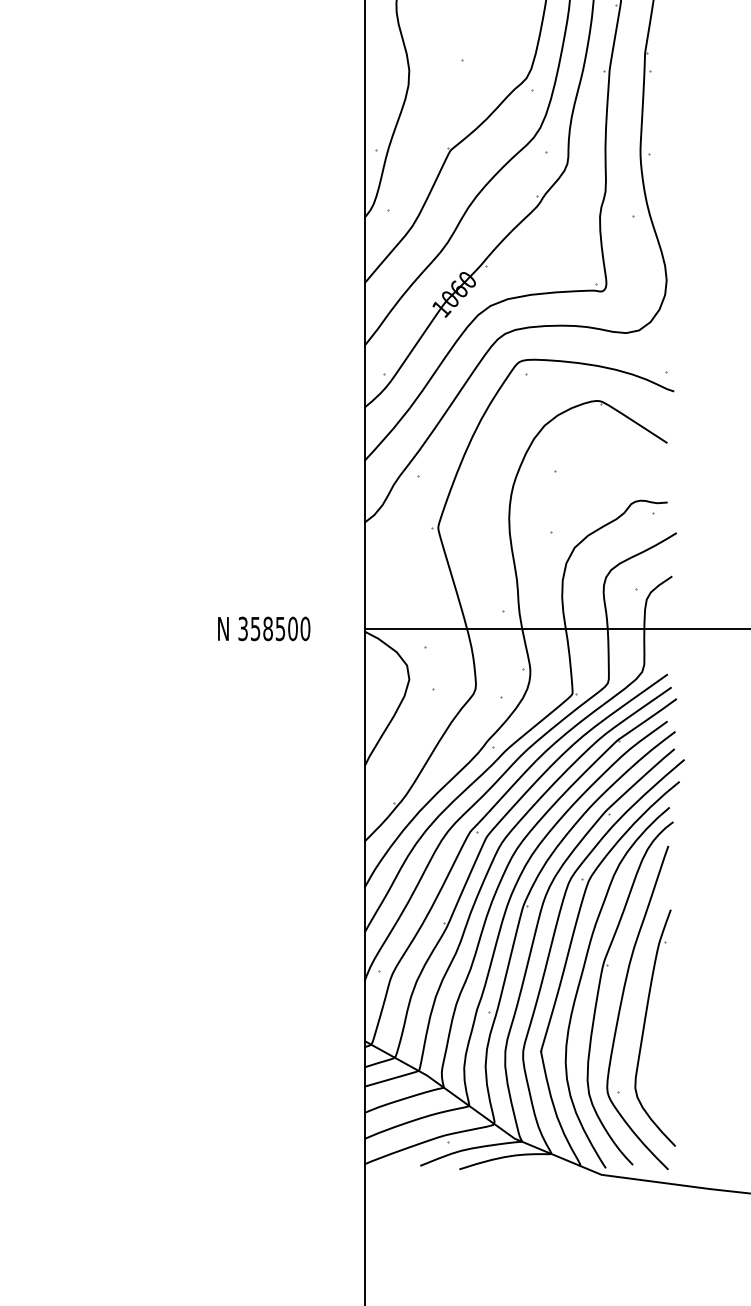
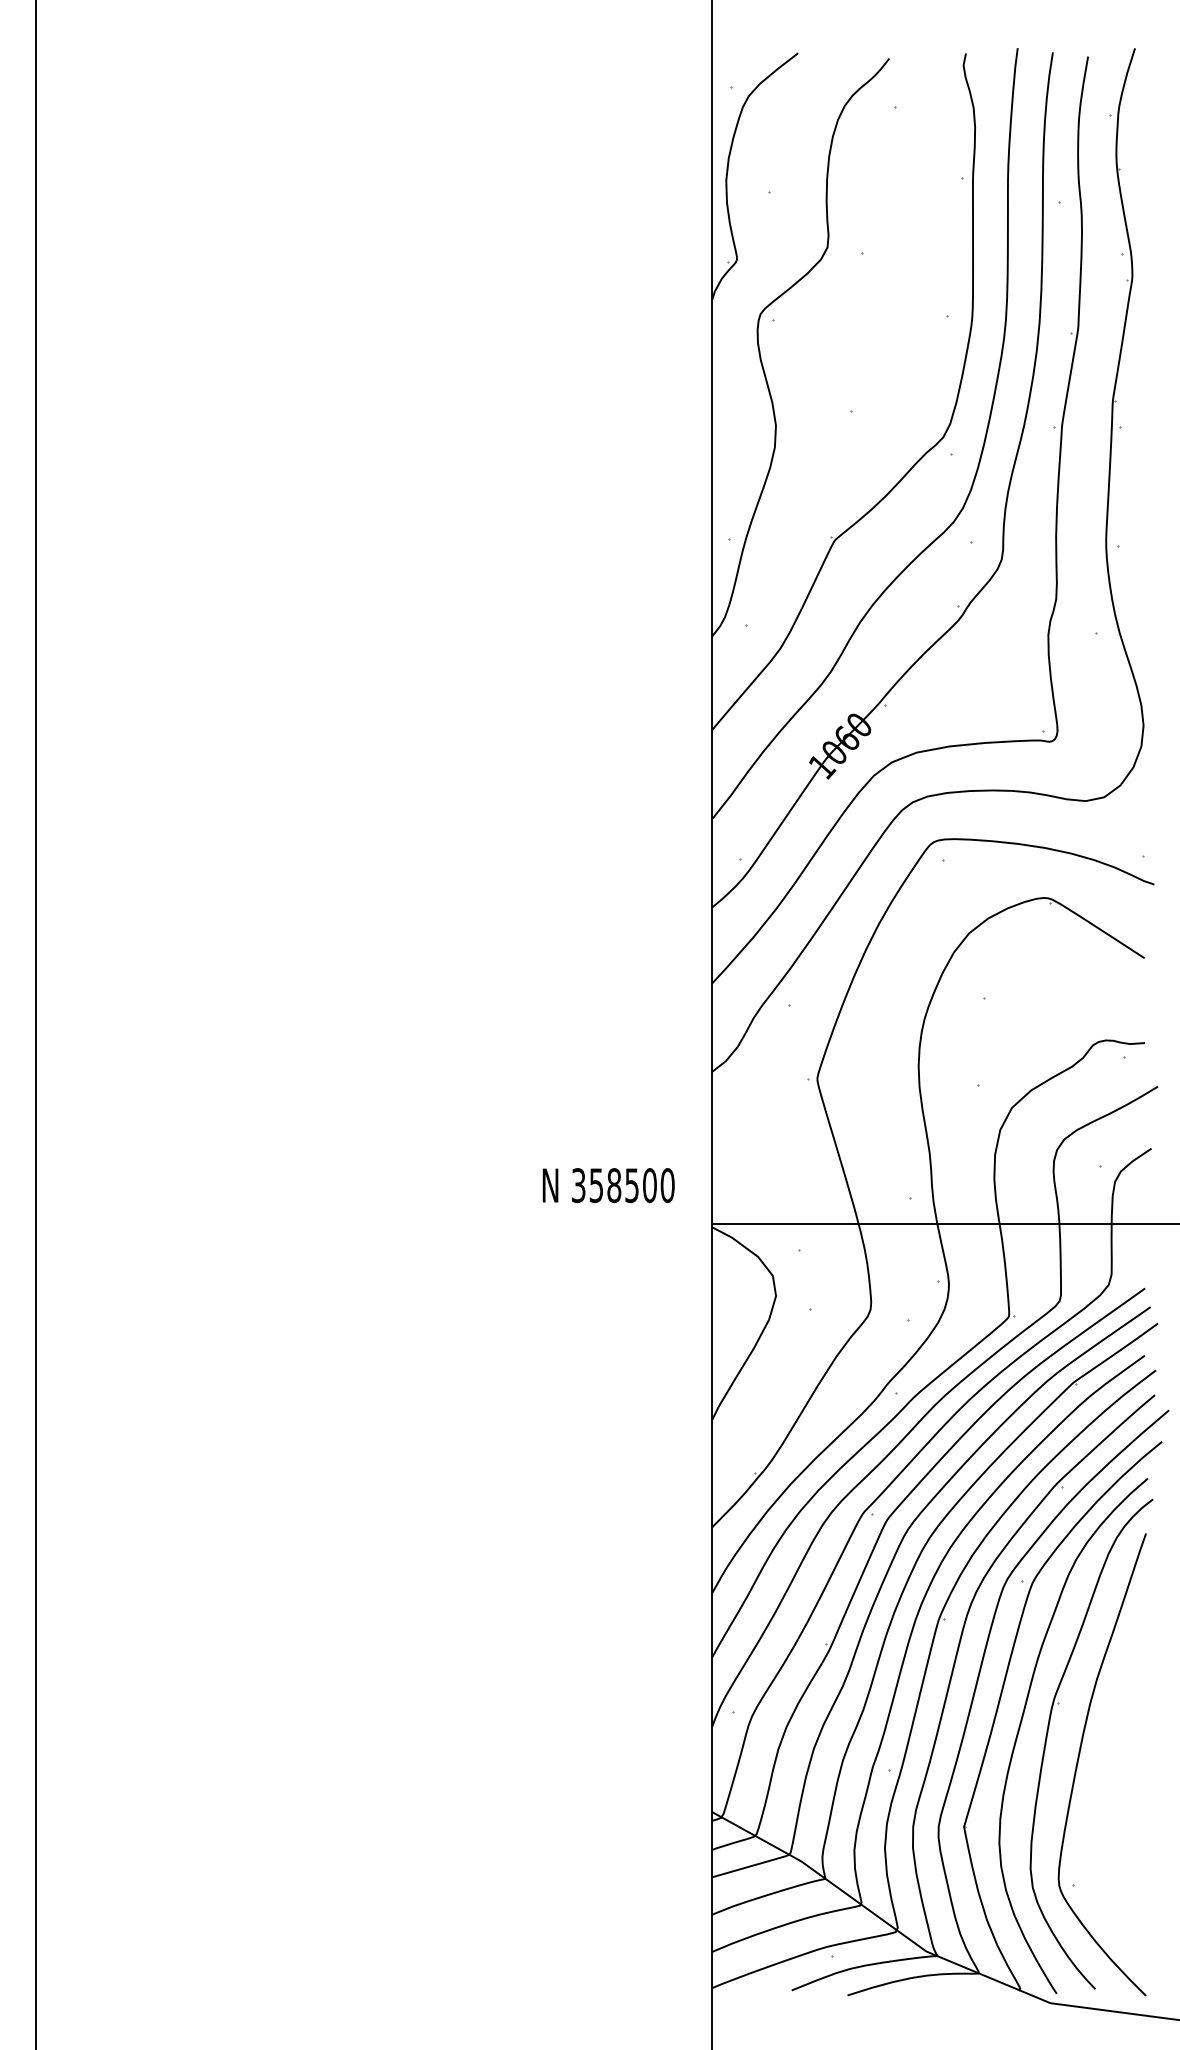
text: (264, 628) -> (608, 1185), moved
part: (644, 1025) -> (1112, 1790), removed

